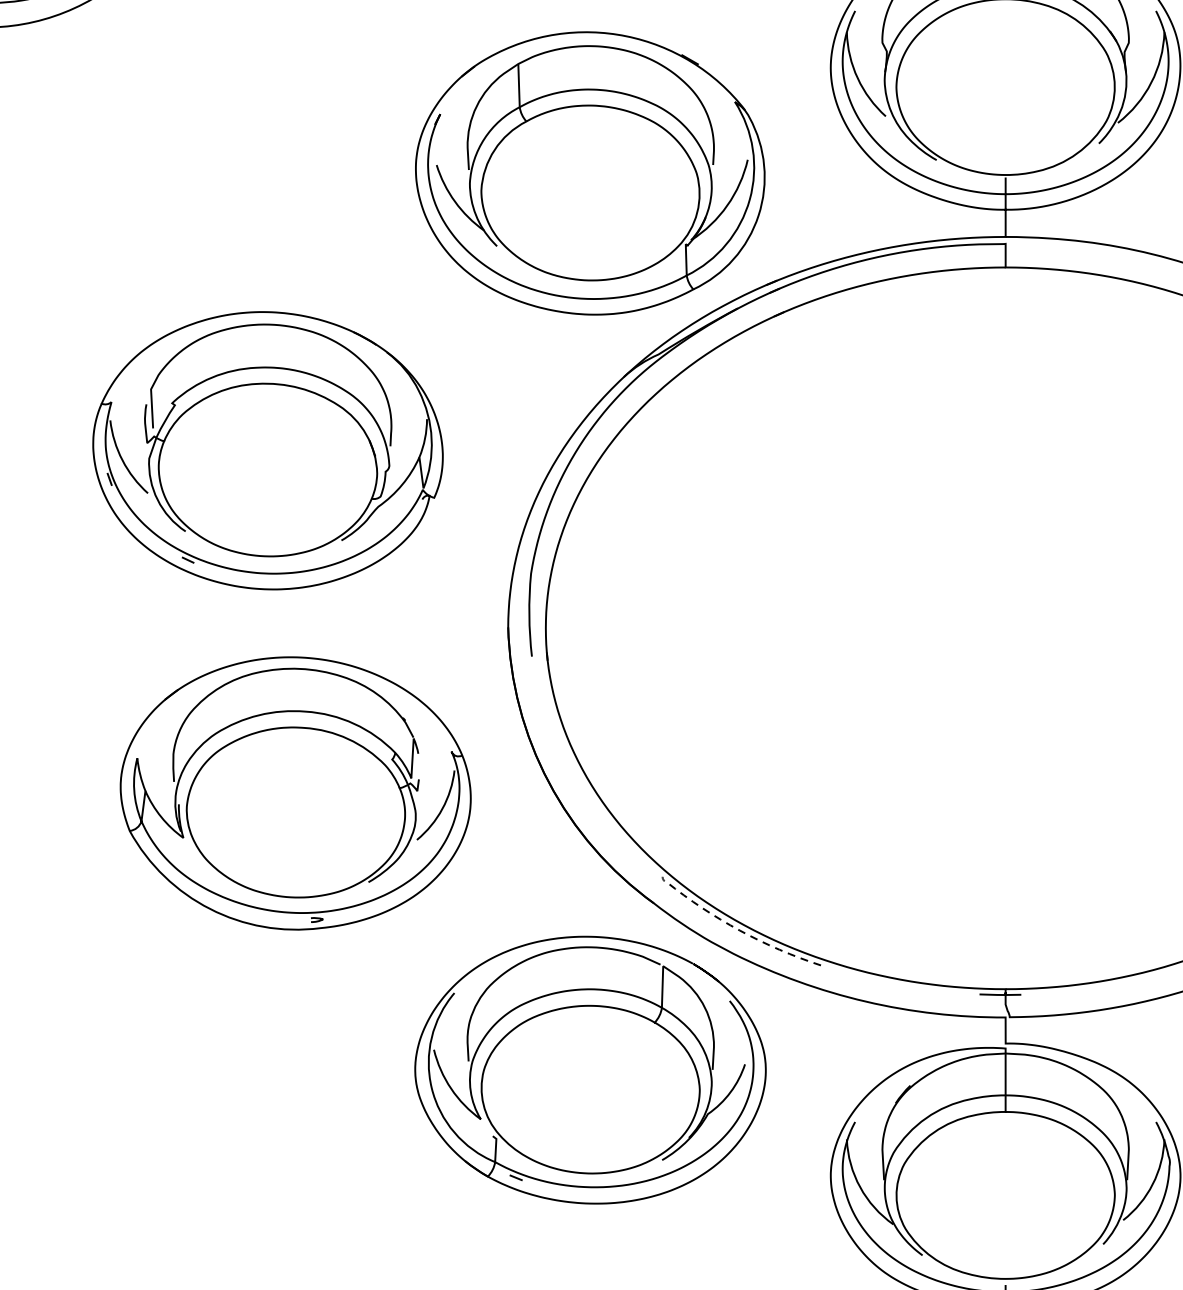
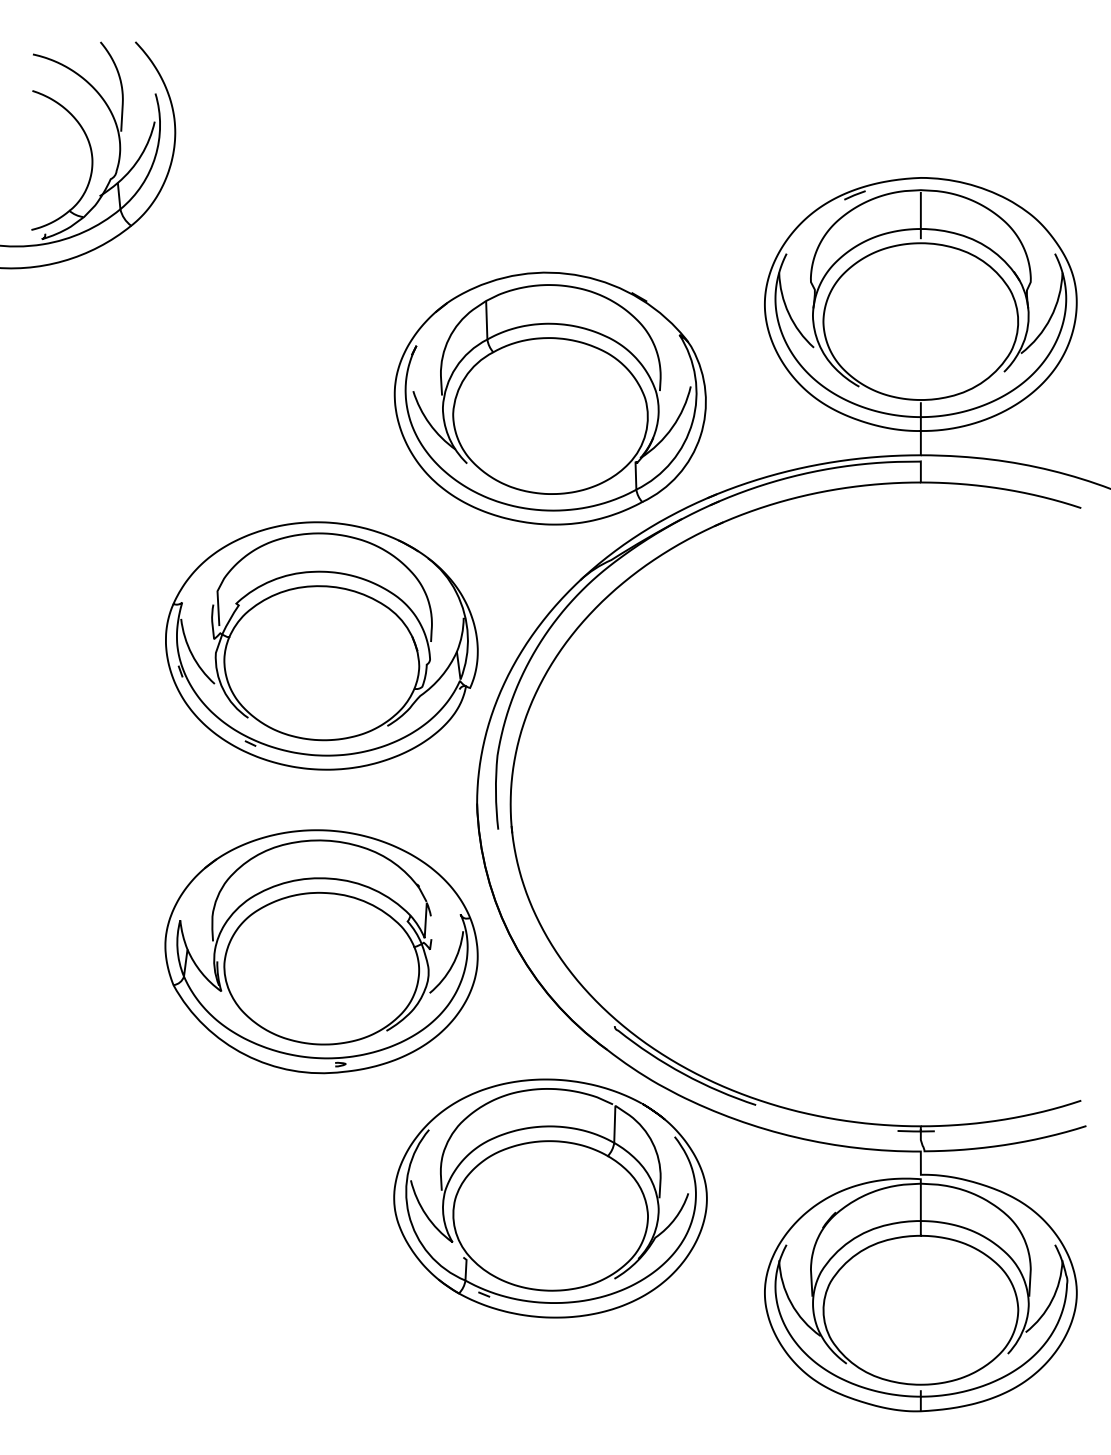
part: (267, 450) -> (321, 645), moved
part: (295, 793) -> (321, 951), moved
line: (733, 927) -> (678, 1071), dashed -> solid

